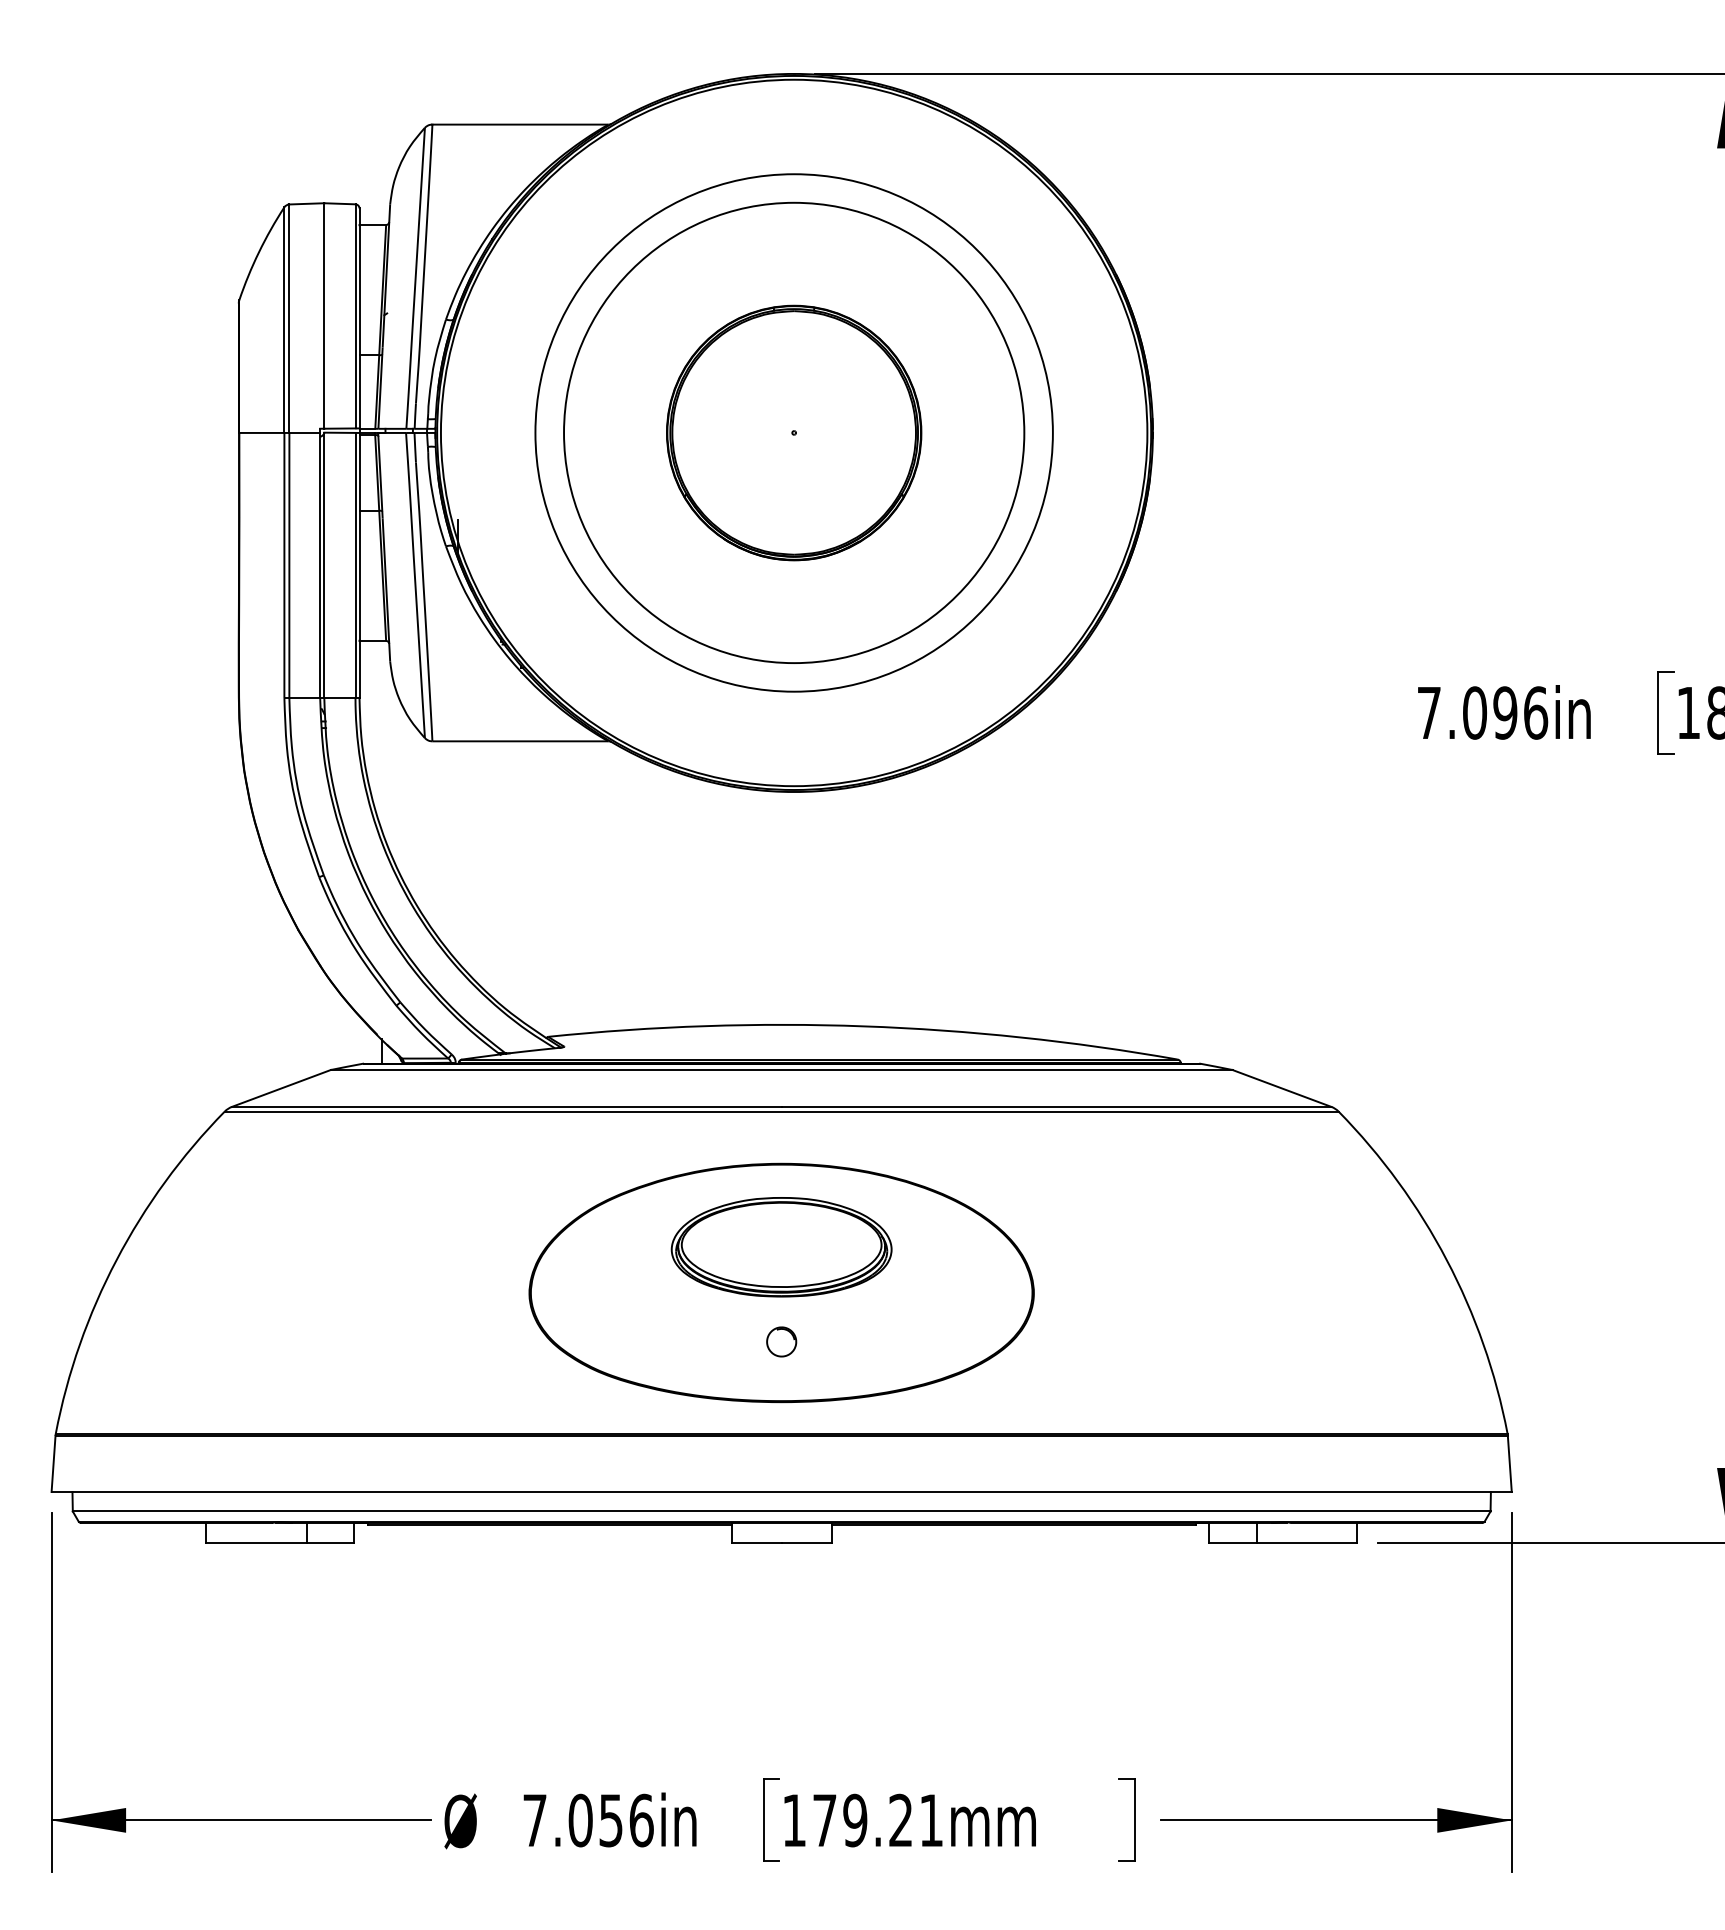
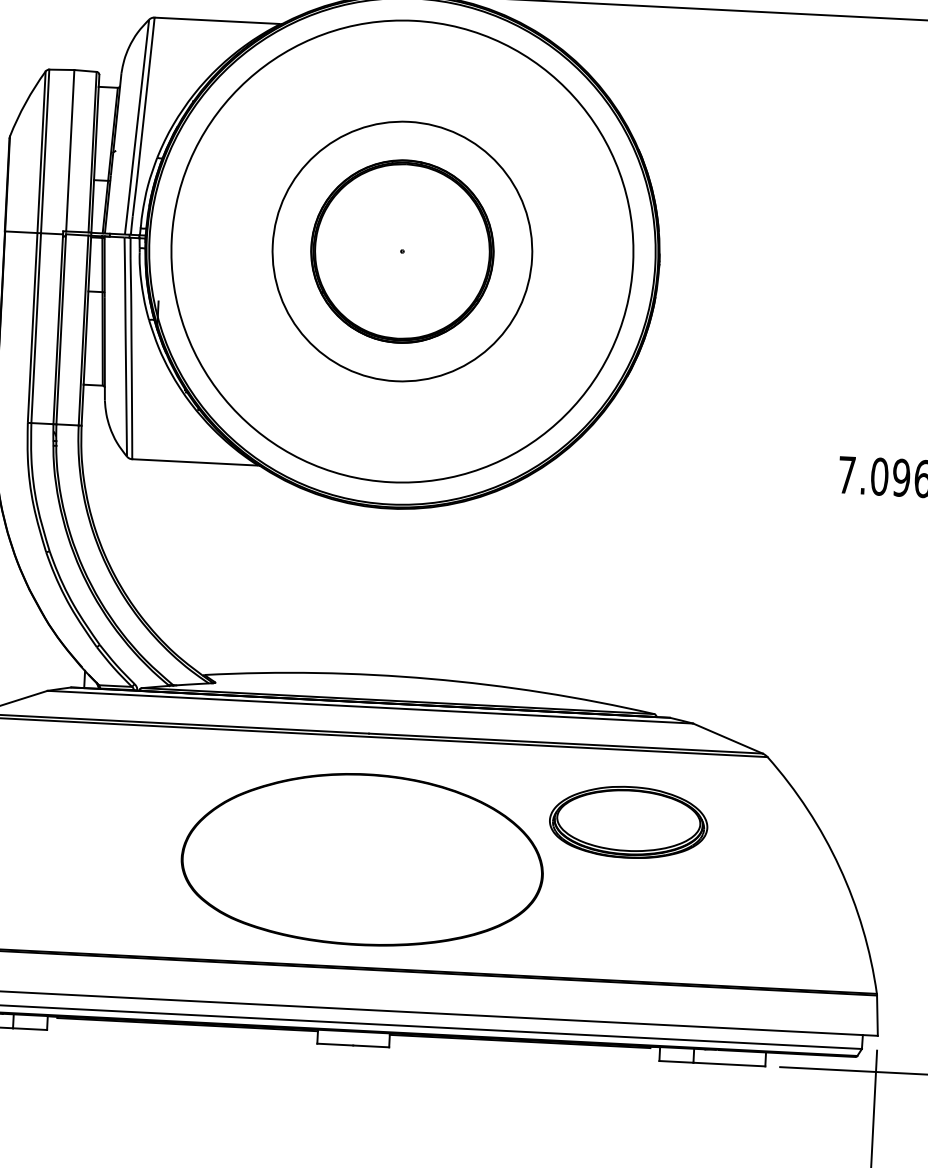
circle: (793, 432) -> (401, 251), size x0.7
circle: (794, 432) -> (402, 251), size x1.4
part: (781, 1247) -> (628, 822), moved
part: (781, 1341) -> (360, 901), removed

